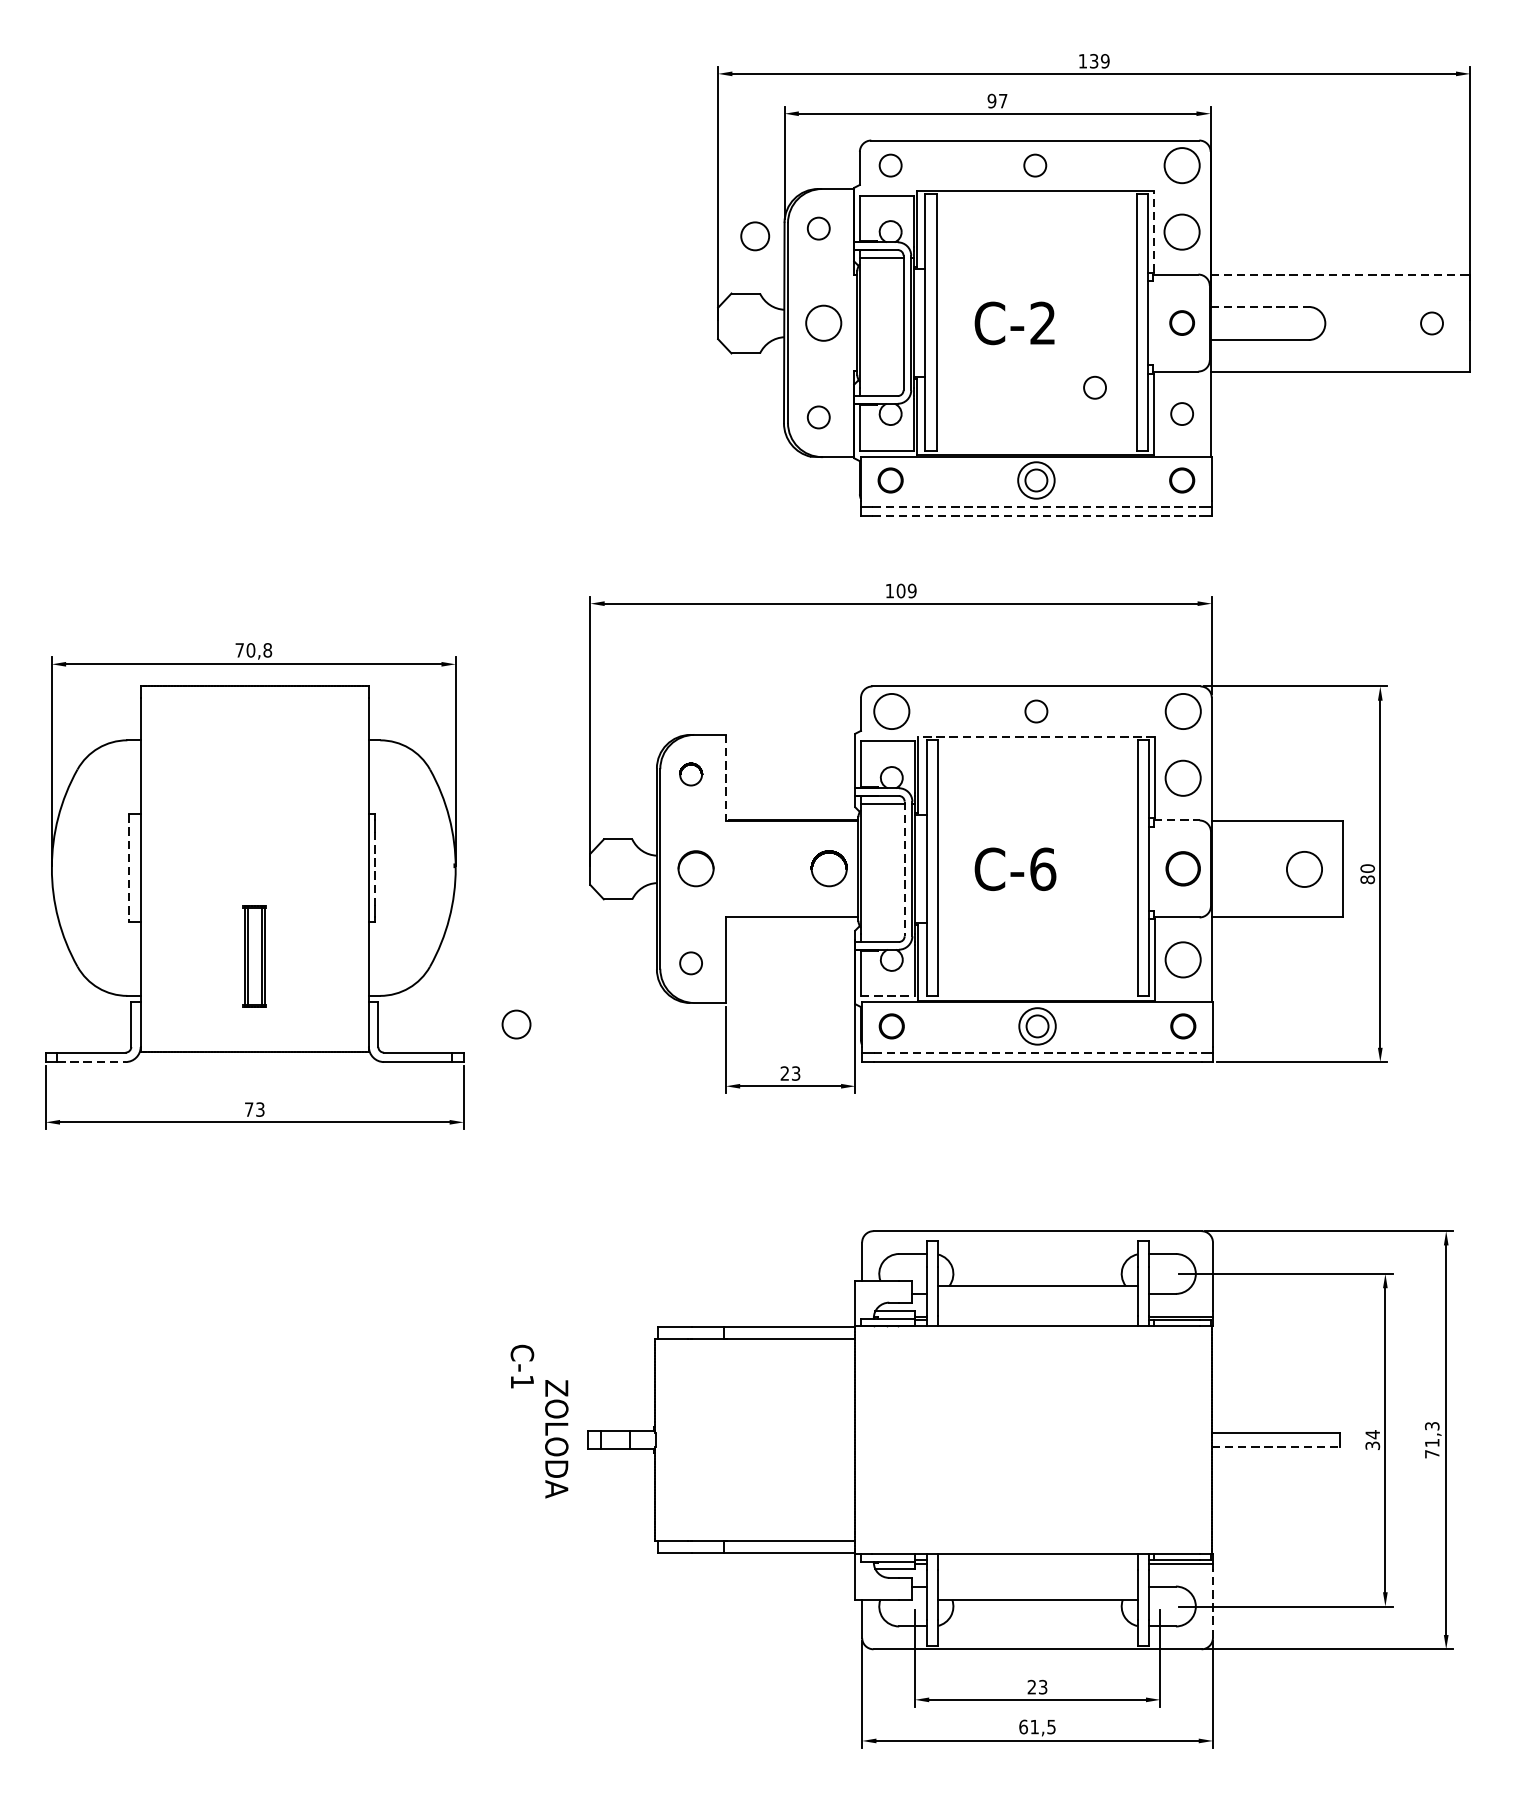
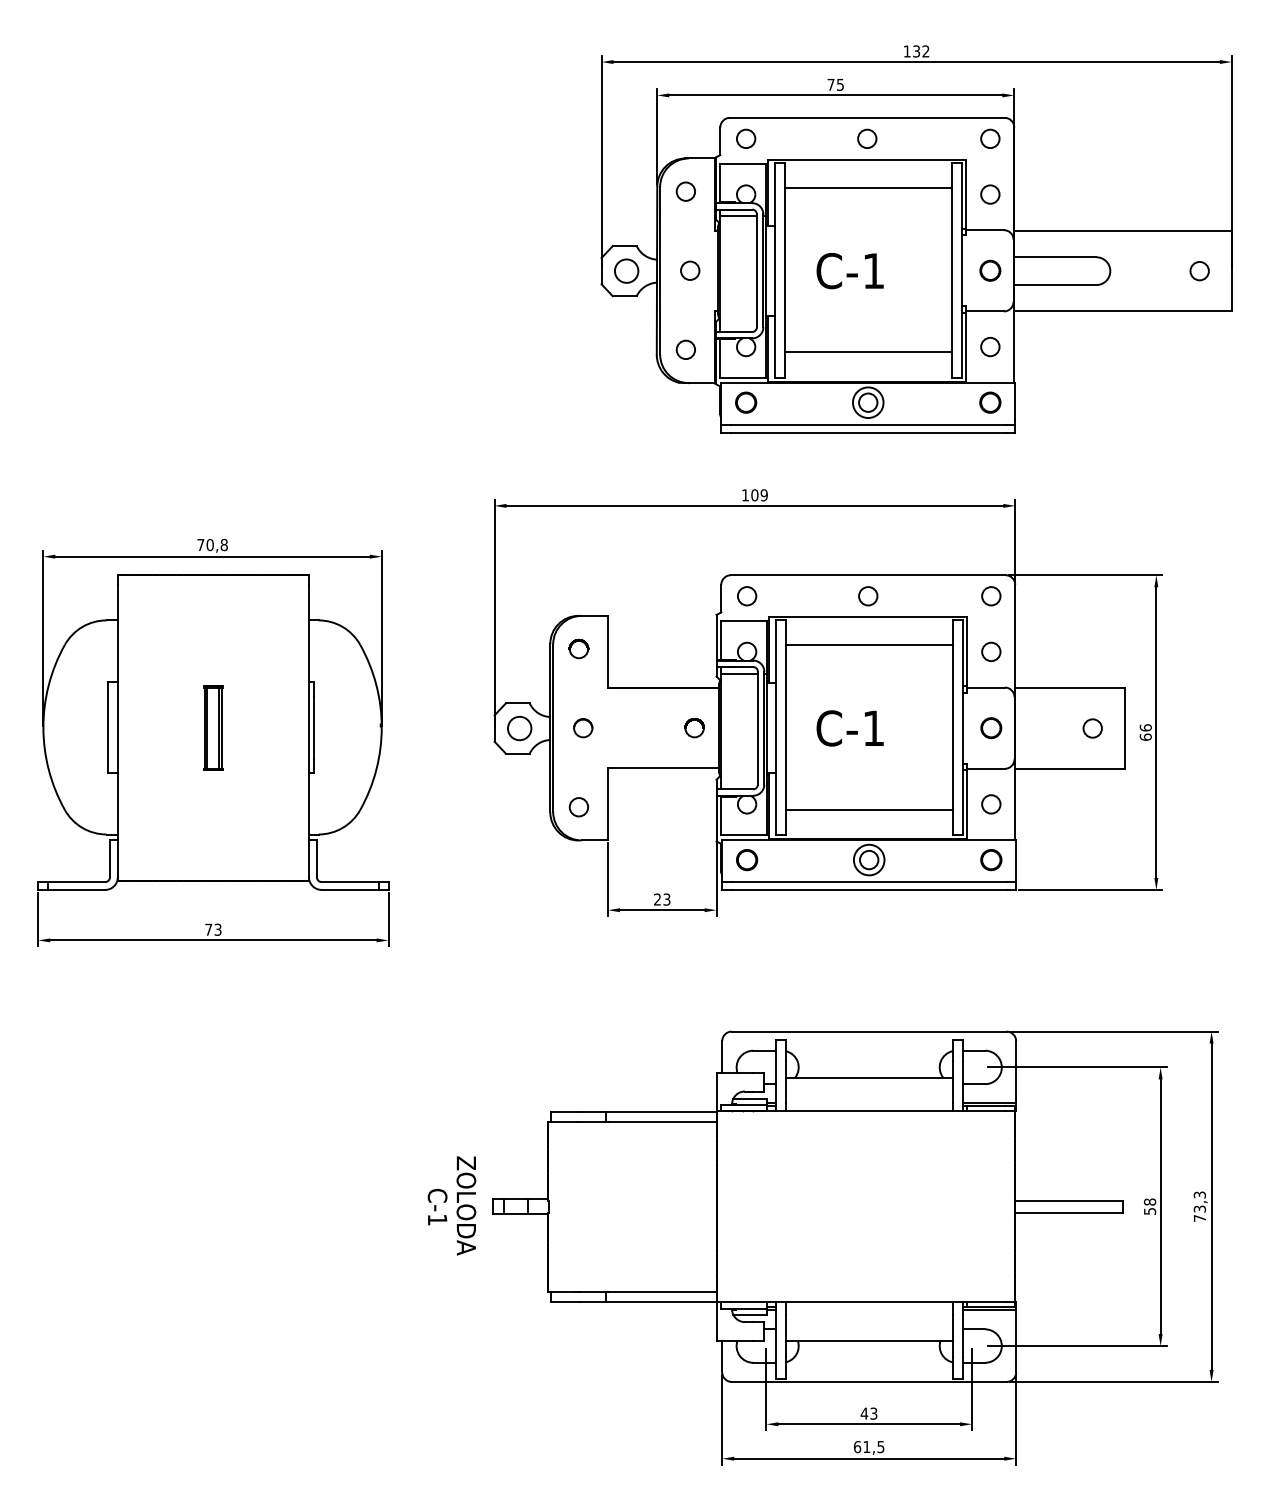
text: (1104, 61) -> (925, 51), 139 -> 132
text: (997, 100) -> (835, 84), 97 -> 75
circle: (1182, 165) -> (990, 138), size x0.62
line: (1036, 223) -> (868, 187), added
line: (1153, 230) -> (966, 193), dashed -> solid
circle: (1182, 231) -> (990, 194), size x0.62
circle: (755, 235) -> (626, 270), moved
line: (1339, 274) -> (1122, 230), dashed -> solid
line: (1259, 307) -> (1055, 257), dashed -> solid
circle: (824, 322) -> (690, 270), size x0.62
text: (1042, 322) -> (873, 270), C-2 -> C-1
circle: (1095, 388) -> (917, 325), removed
line: (1036, 420) -> (868, 352), added
line: (1036, 506) -> (868, 424), dashed -> solid
line: (1036, 516) -> (868, 432), dashed -> solid
circle: (891, 711) -> (746, 596), size x0.62
circle: (1183, 711) -> (991, 596), size x0.62
line: (1035, 736) -> (867, 617), dashed -> solid
line: (1037, 770) -> (869, 645), added
circle: (1183, 777) -> (991, 651), size x0.62
line: (726, 778) -> (608, 652), dashed -> solid
line: (1177, 820) -> (986, 687), dashed -> solid
line: (129, 868) -> (108, 727), dashed -> solid
line: (374, 868) -> (313, 727), dashed -> solid
circle: (696, 869) -> (583, 728), size x0.62
circle: (829, 869) -> (694, 728), size x0.62
line: (904, 869) -> (757, 728), dashed -> solid
text: (1042, 869) -> (873, 728), C-6 -> C-1
circle: (1183, 869) -> (991, 728), size x0.71
circle: (1304, 869) -> (1092, 728), size x0.62
text: (1367, 874) -> (1145, 732), 80 -> 66
part: (254, 955) -> (213, 727), moved
circle: (1183, 960) -> (991, 804), size x0.62
line: (1037, 966) -> (869, 809), added
line: (888, 995) -> (744, 834), dashed -> solid
circle: (516, 1024) -> (519, 728), moved
line: (1037, 1053) -> (869, 882), dashed -> solid
line: (91, 1061) -> (76, 889), dashed -> solid
text: (522, 1365) -> (437, 1206), moved
text: (1372, 1439) -> (1149, 1206), 34 -> 58
text: (1431, 1442) -> (1199, 1208), 71,3 -> 73,3
line: (1275, 1447) -> (1068, 1212), dashed -> solid
line: (1213, 1603) -> (1016, 1343), dashed -> solid
text: (1031, 1686) -> (864, 1413), 23 -> 43

